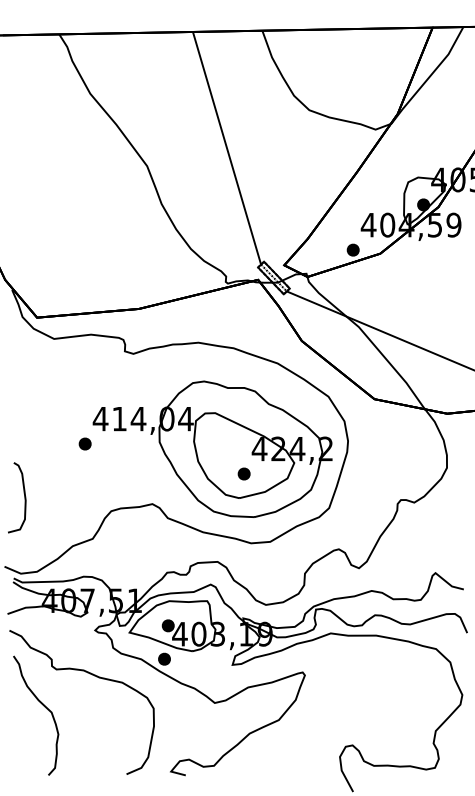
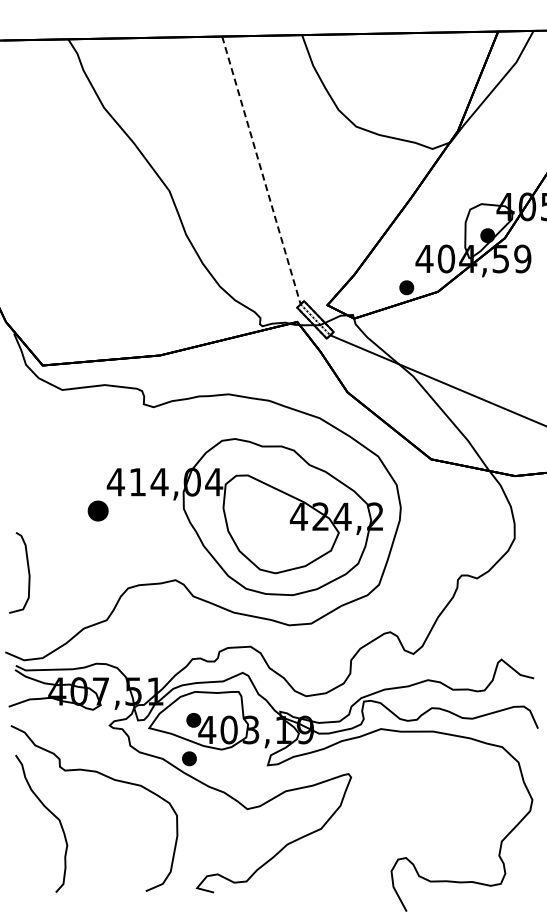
line: (227, 148) -> (261, 170), solid -> dashed
part: (84, 443) -> (97, 510), size x1.4
part: (243, 473) -> (280, 545), removed

